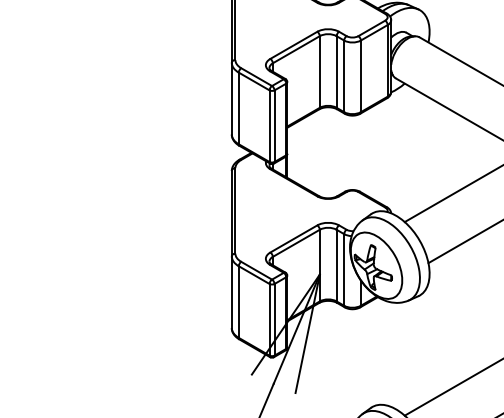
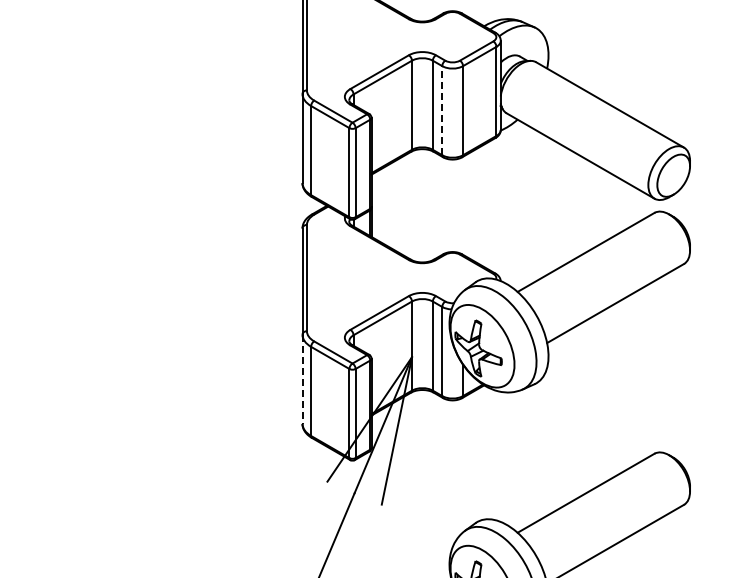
line: (344, 76) -> (442, 110), solid -> dashed
line: (231, 292) -> (302, 379), solid -> dashed

